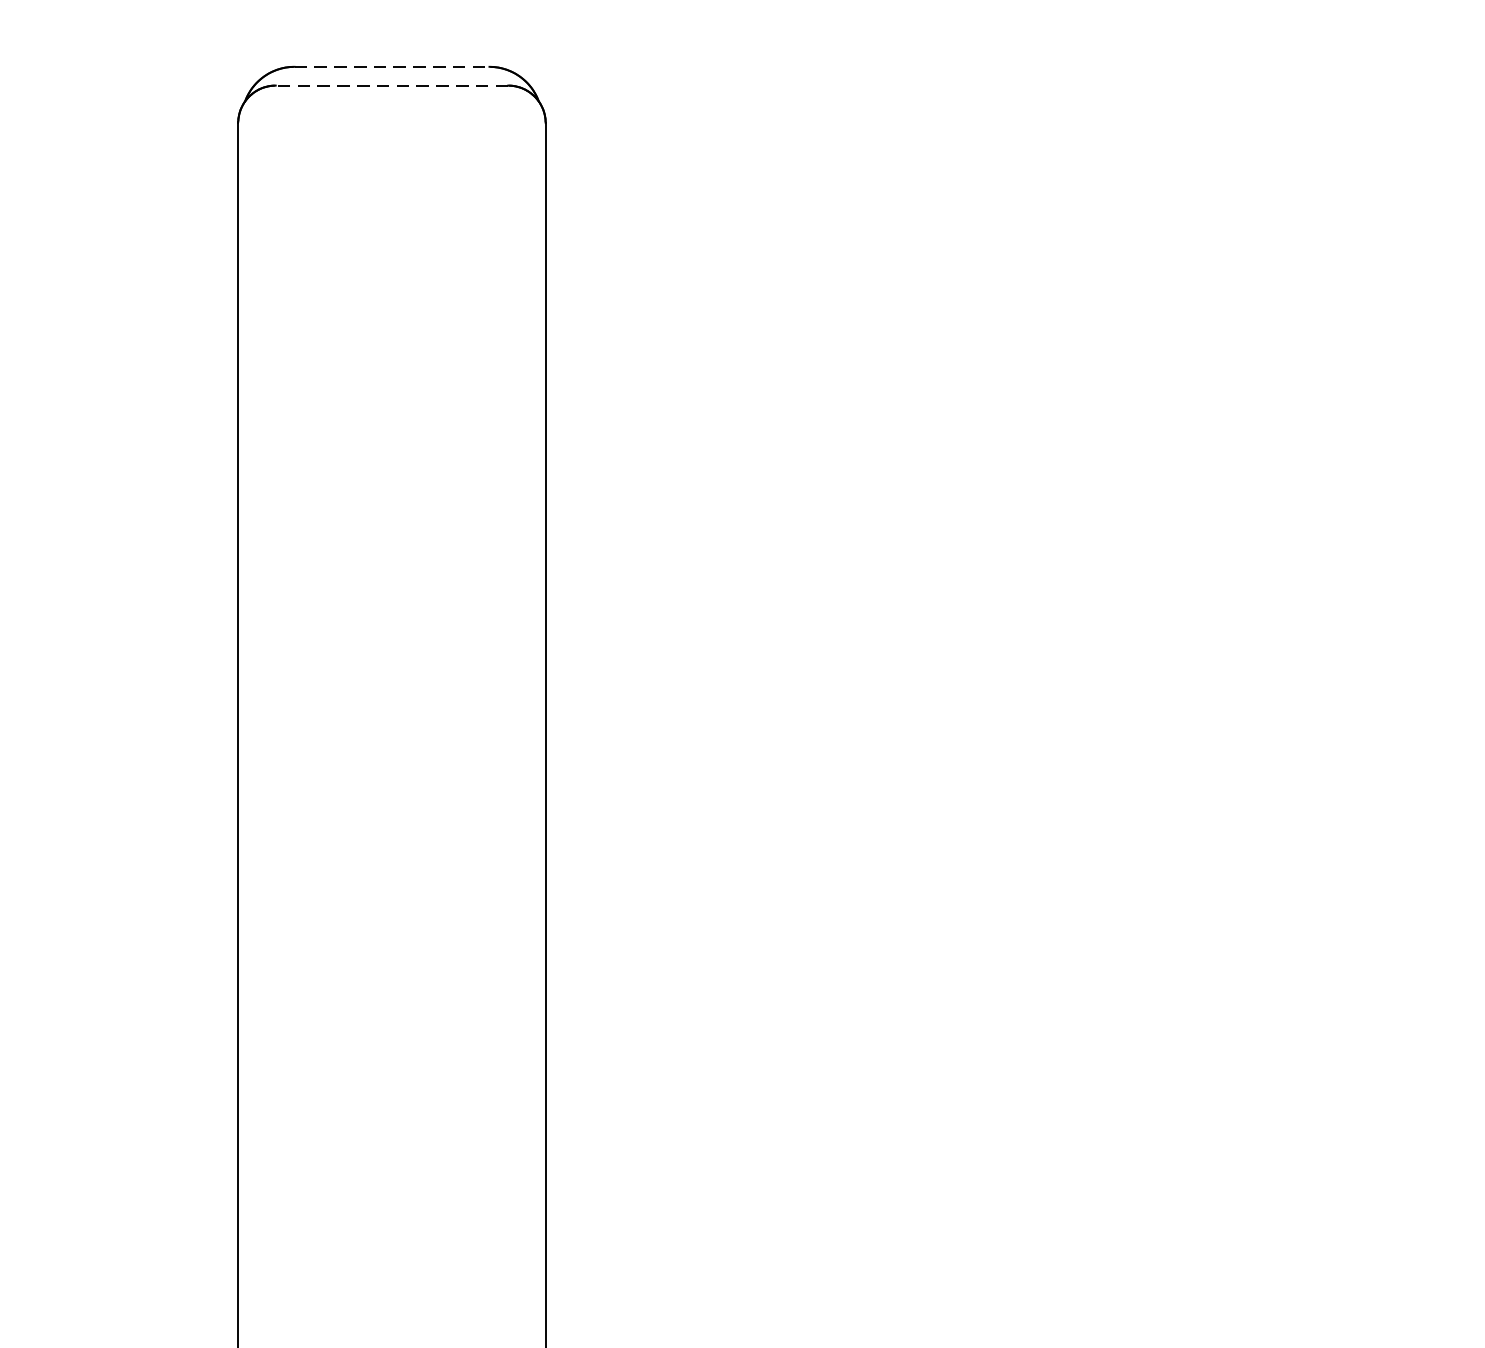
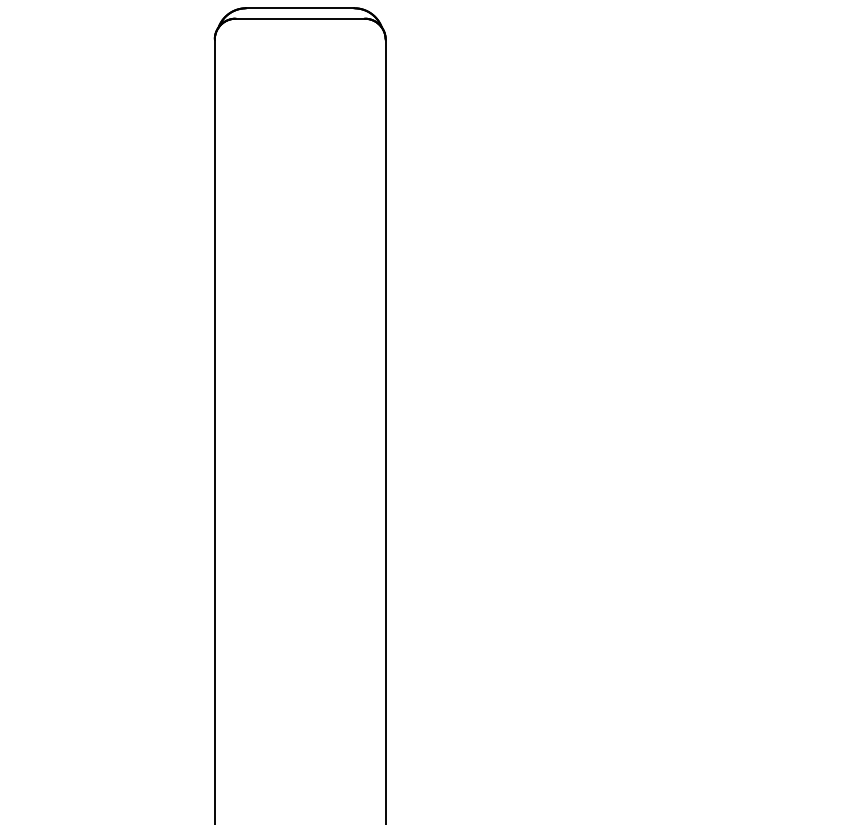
line: (392, 67) -> (300, 8), dashed -> solid
line: (392, 85) -> (300, 18), dashed -> solid

